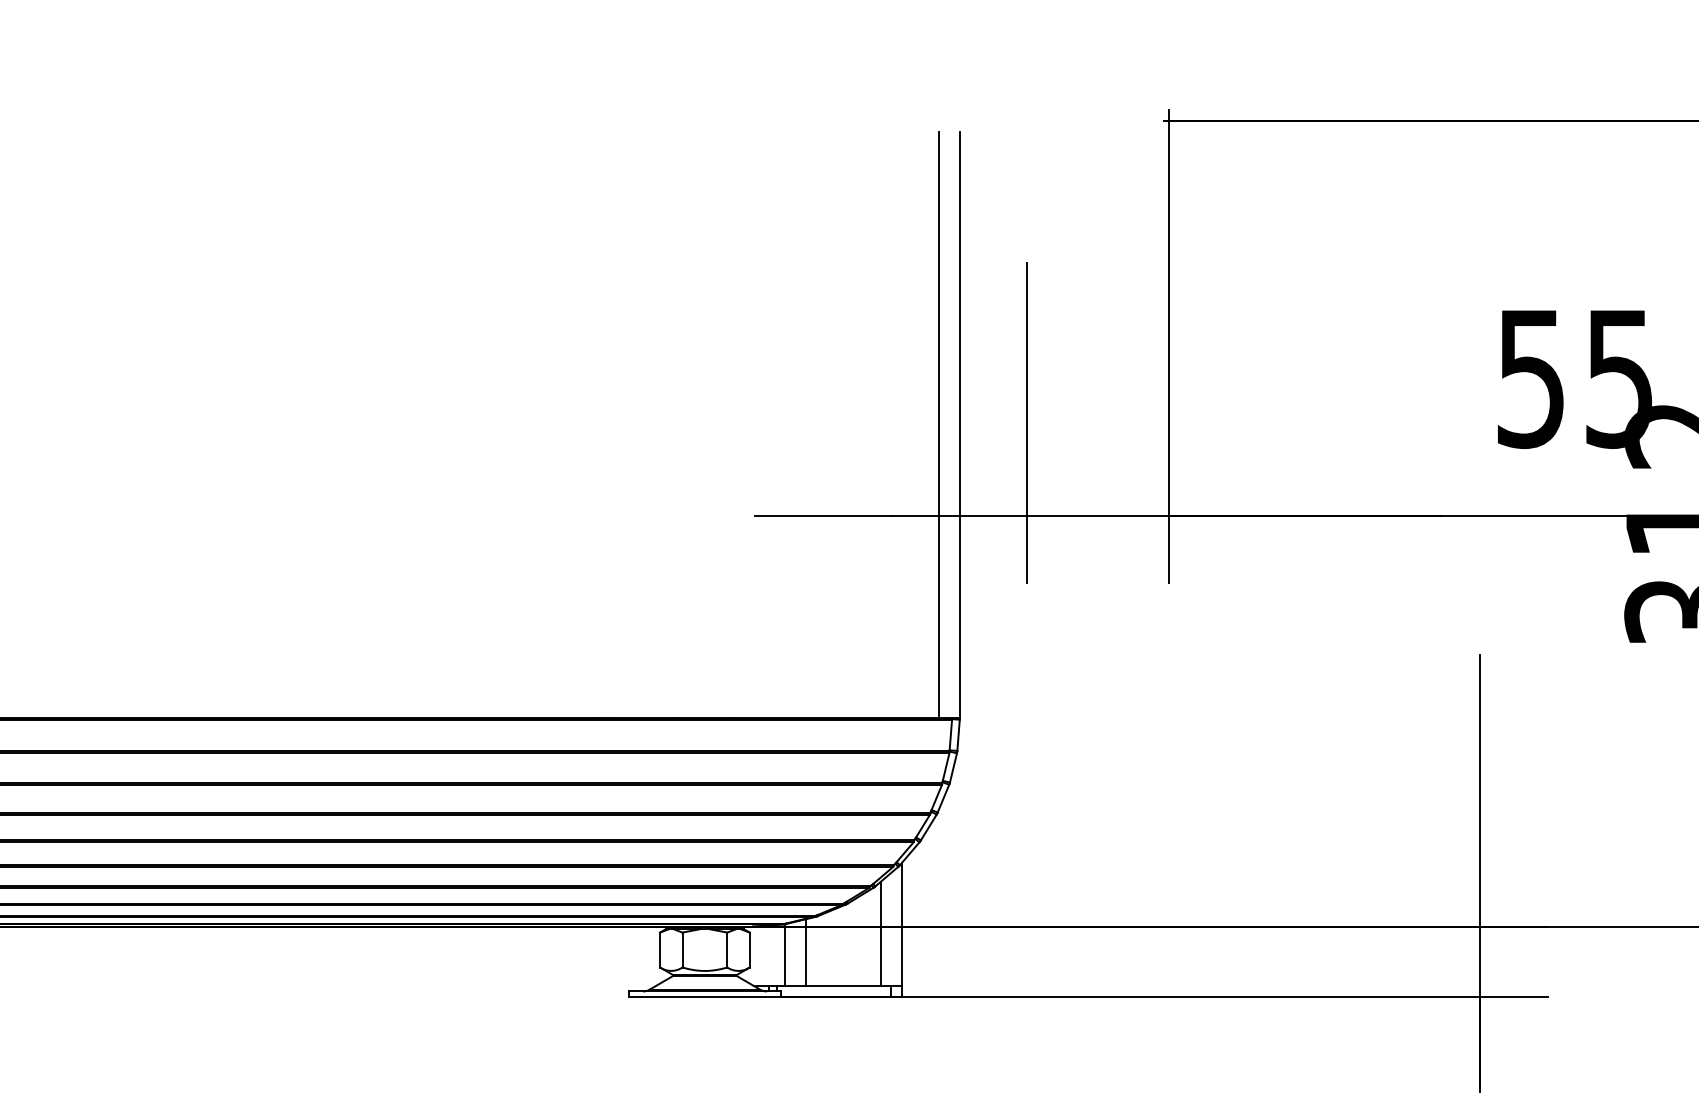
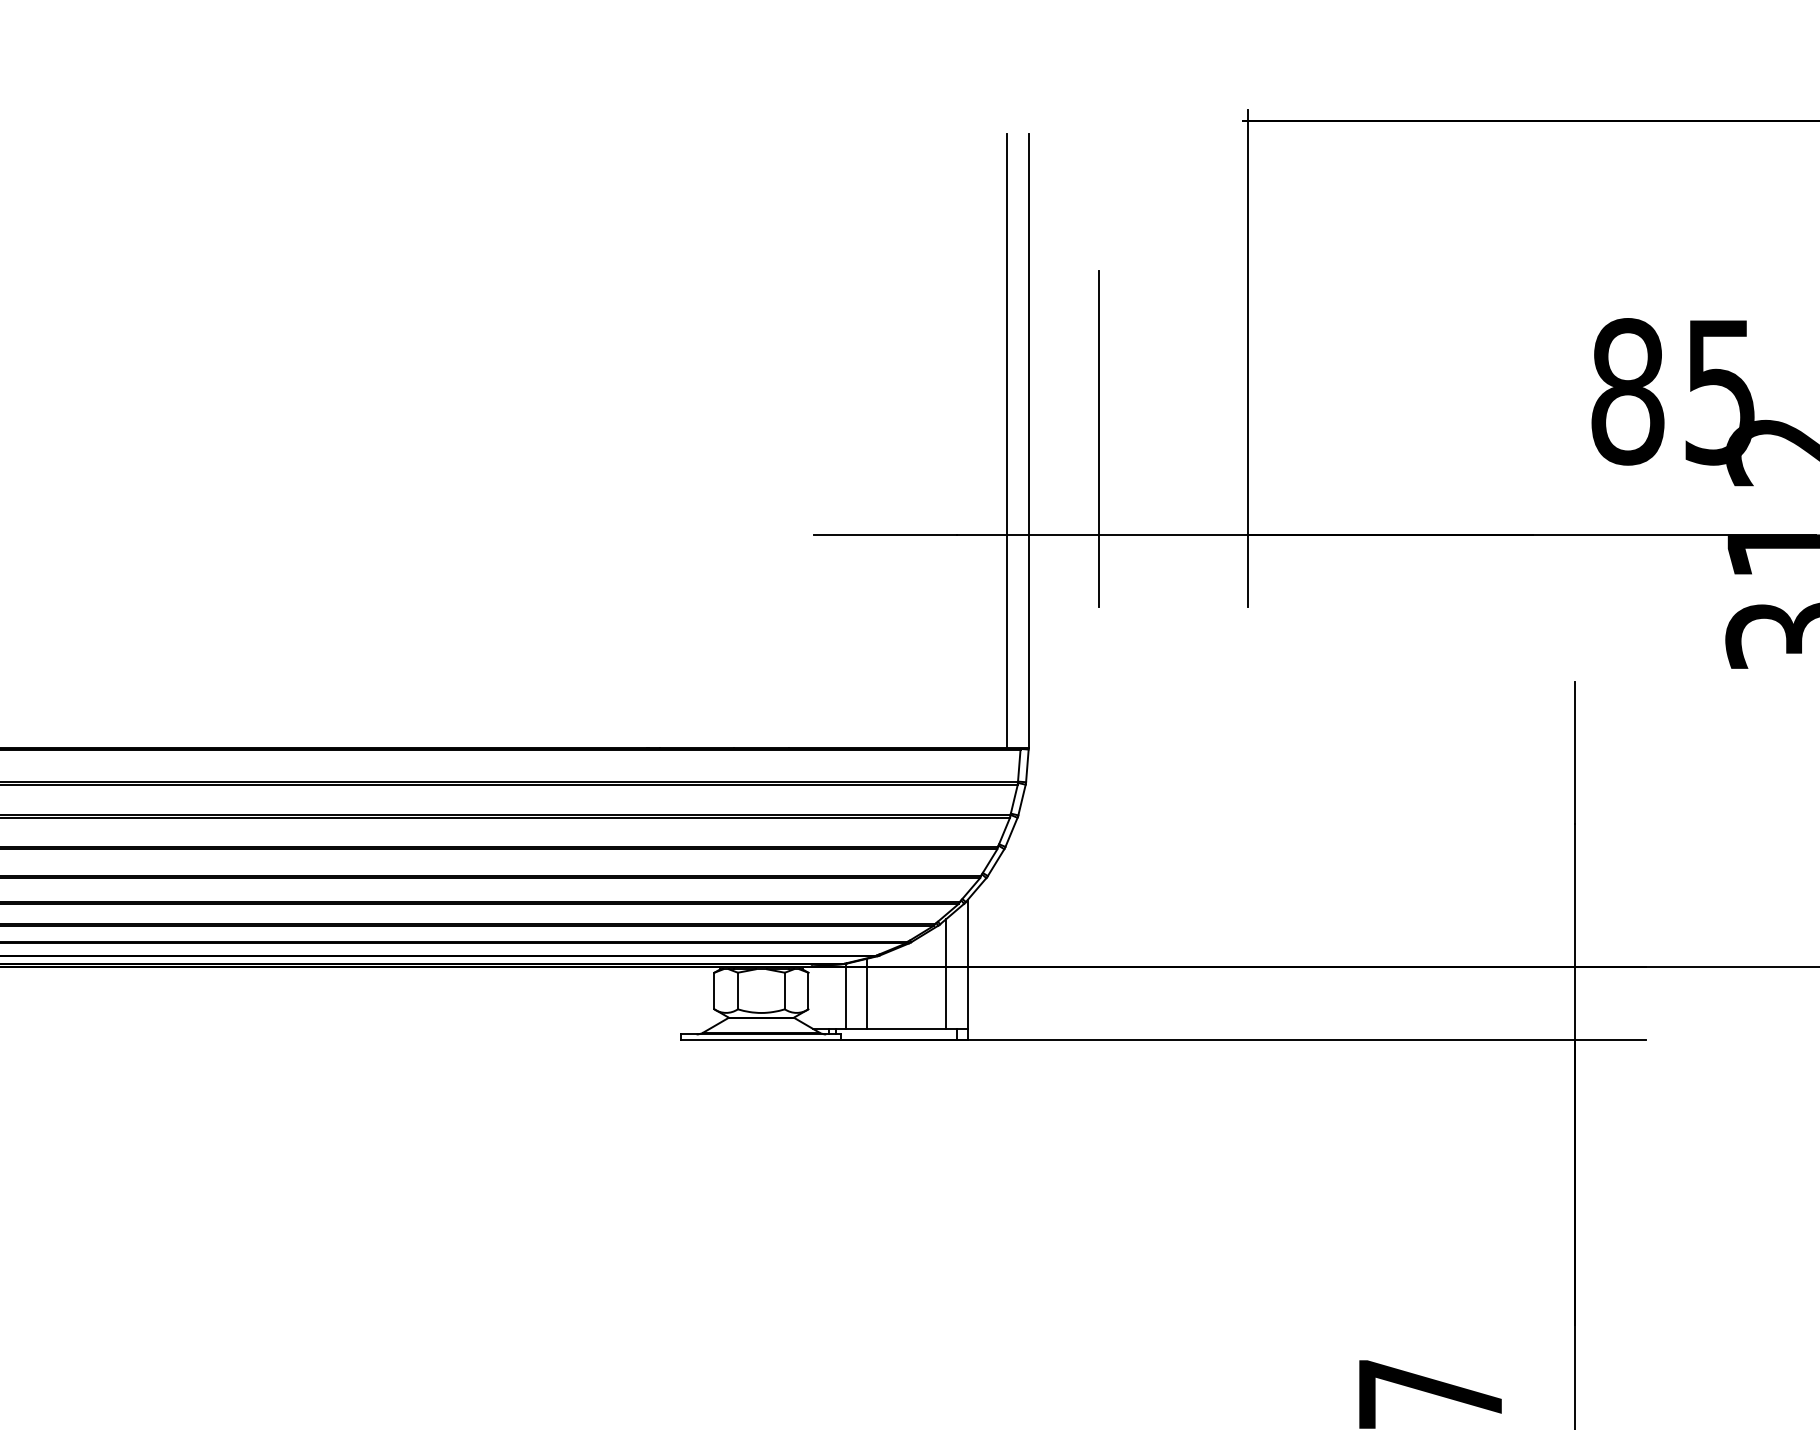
text: (1530, 378) -> (1627, 391), 55 -> 85

